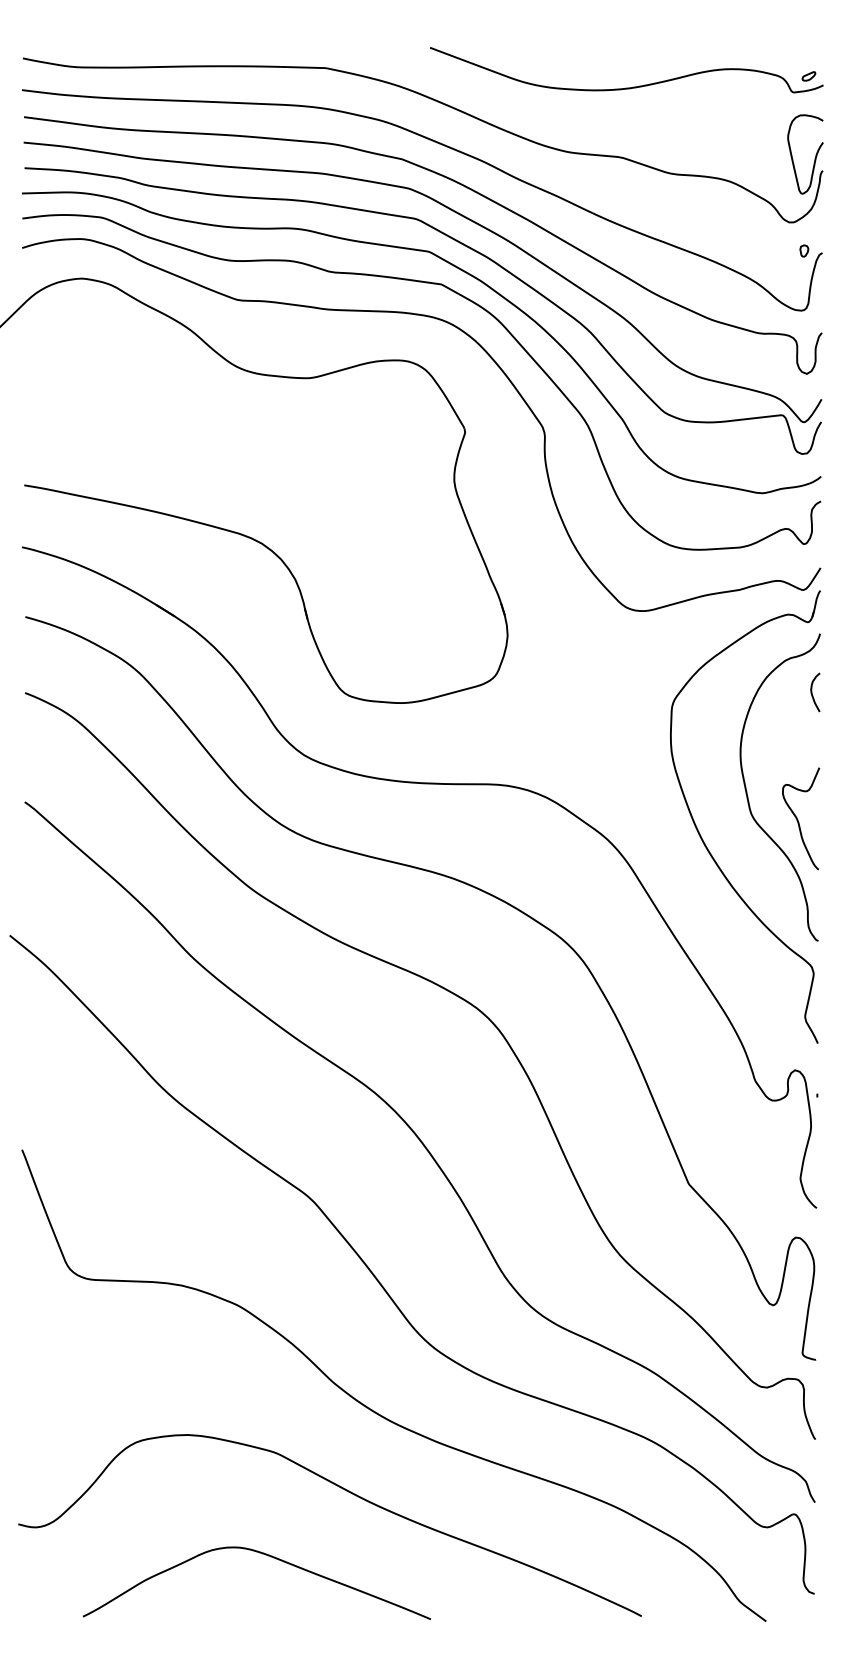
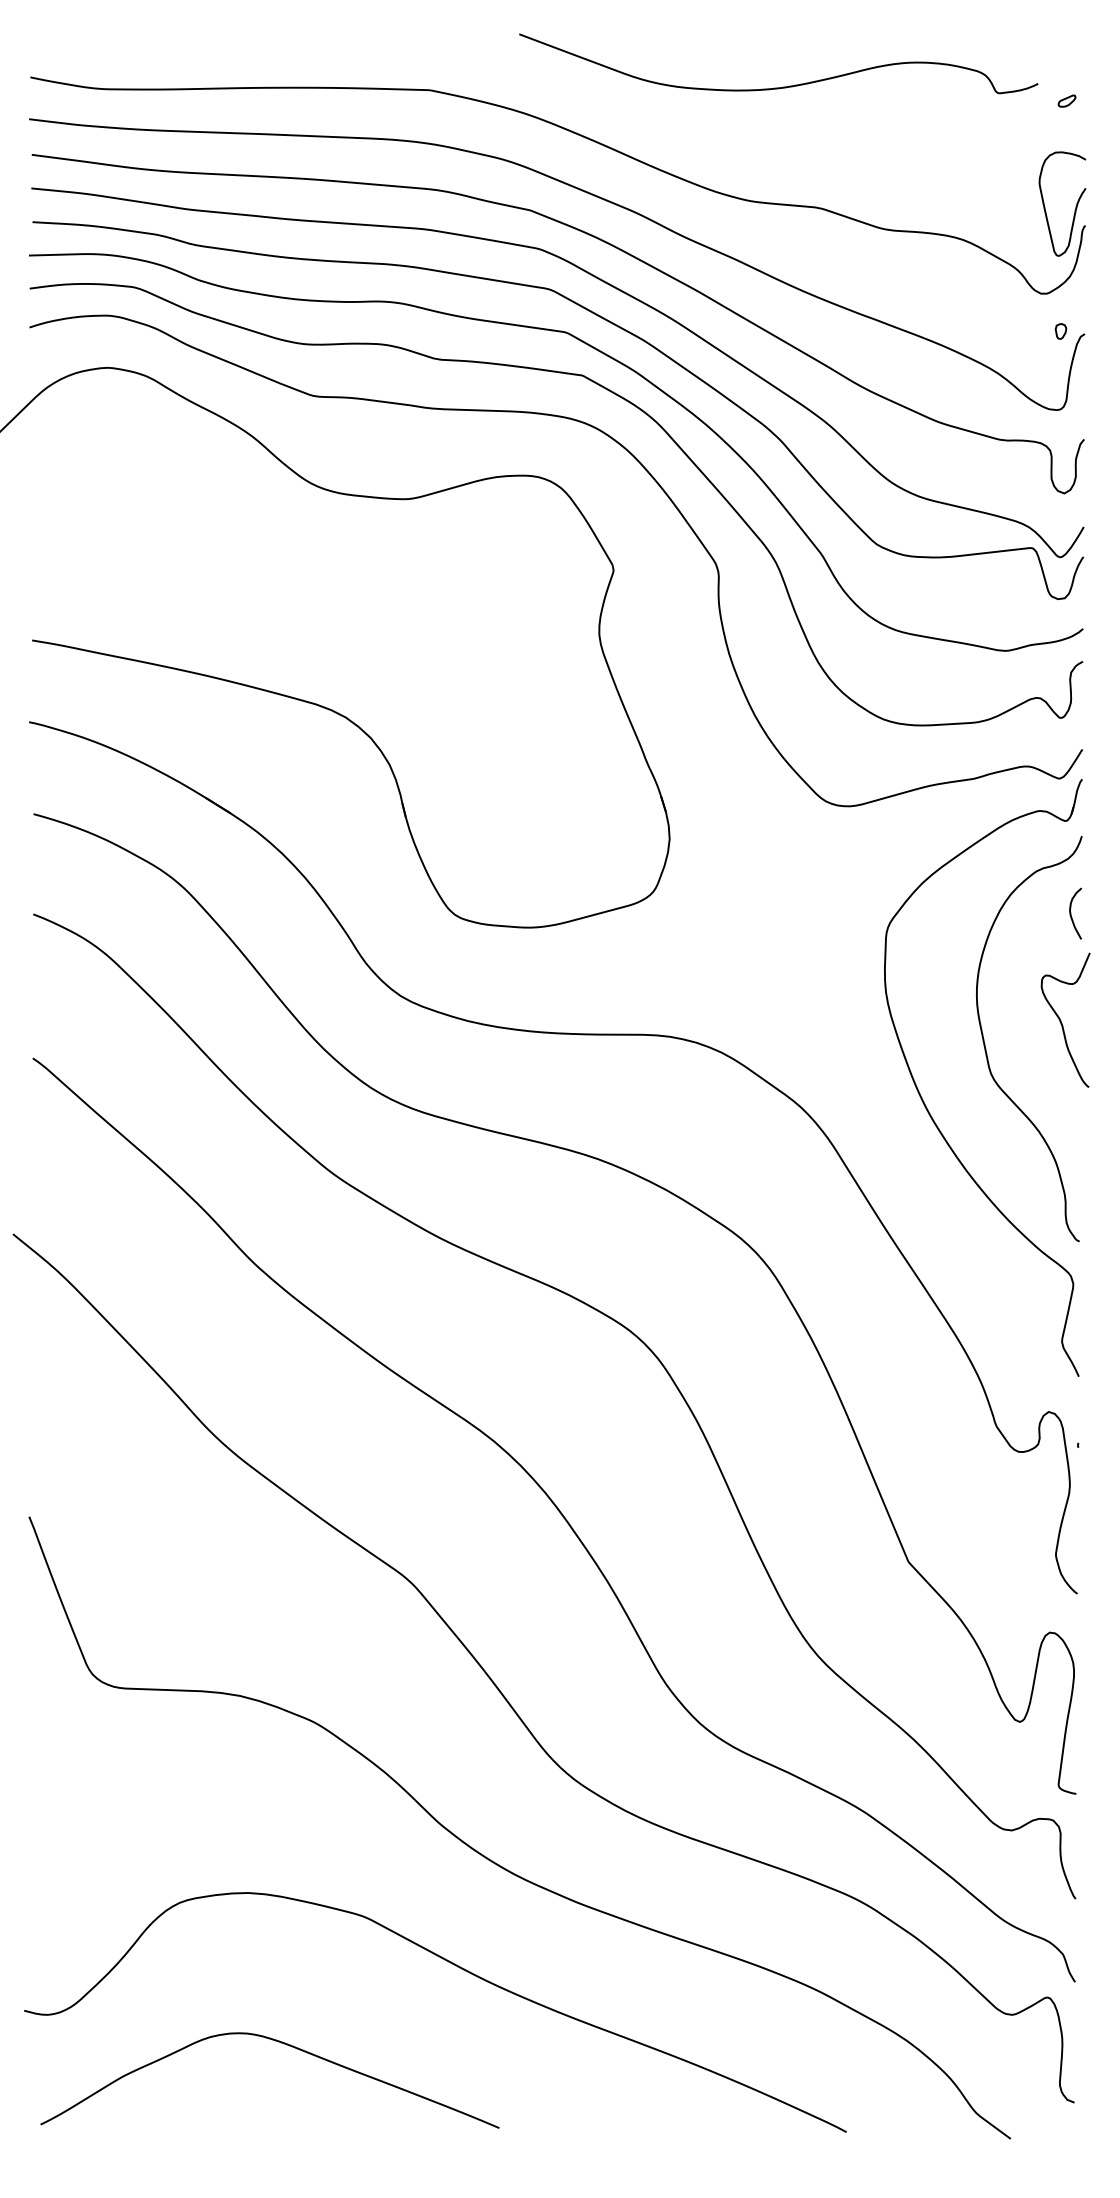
curve: (630, 87) -> (783, 86), moved
curve: (797, 818) -> (1061, 1020), moved
curve: (265, 1555) -> (281, 2043), moved

